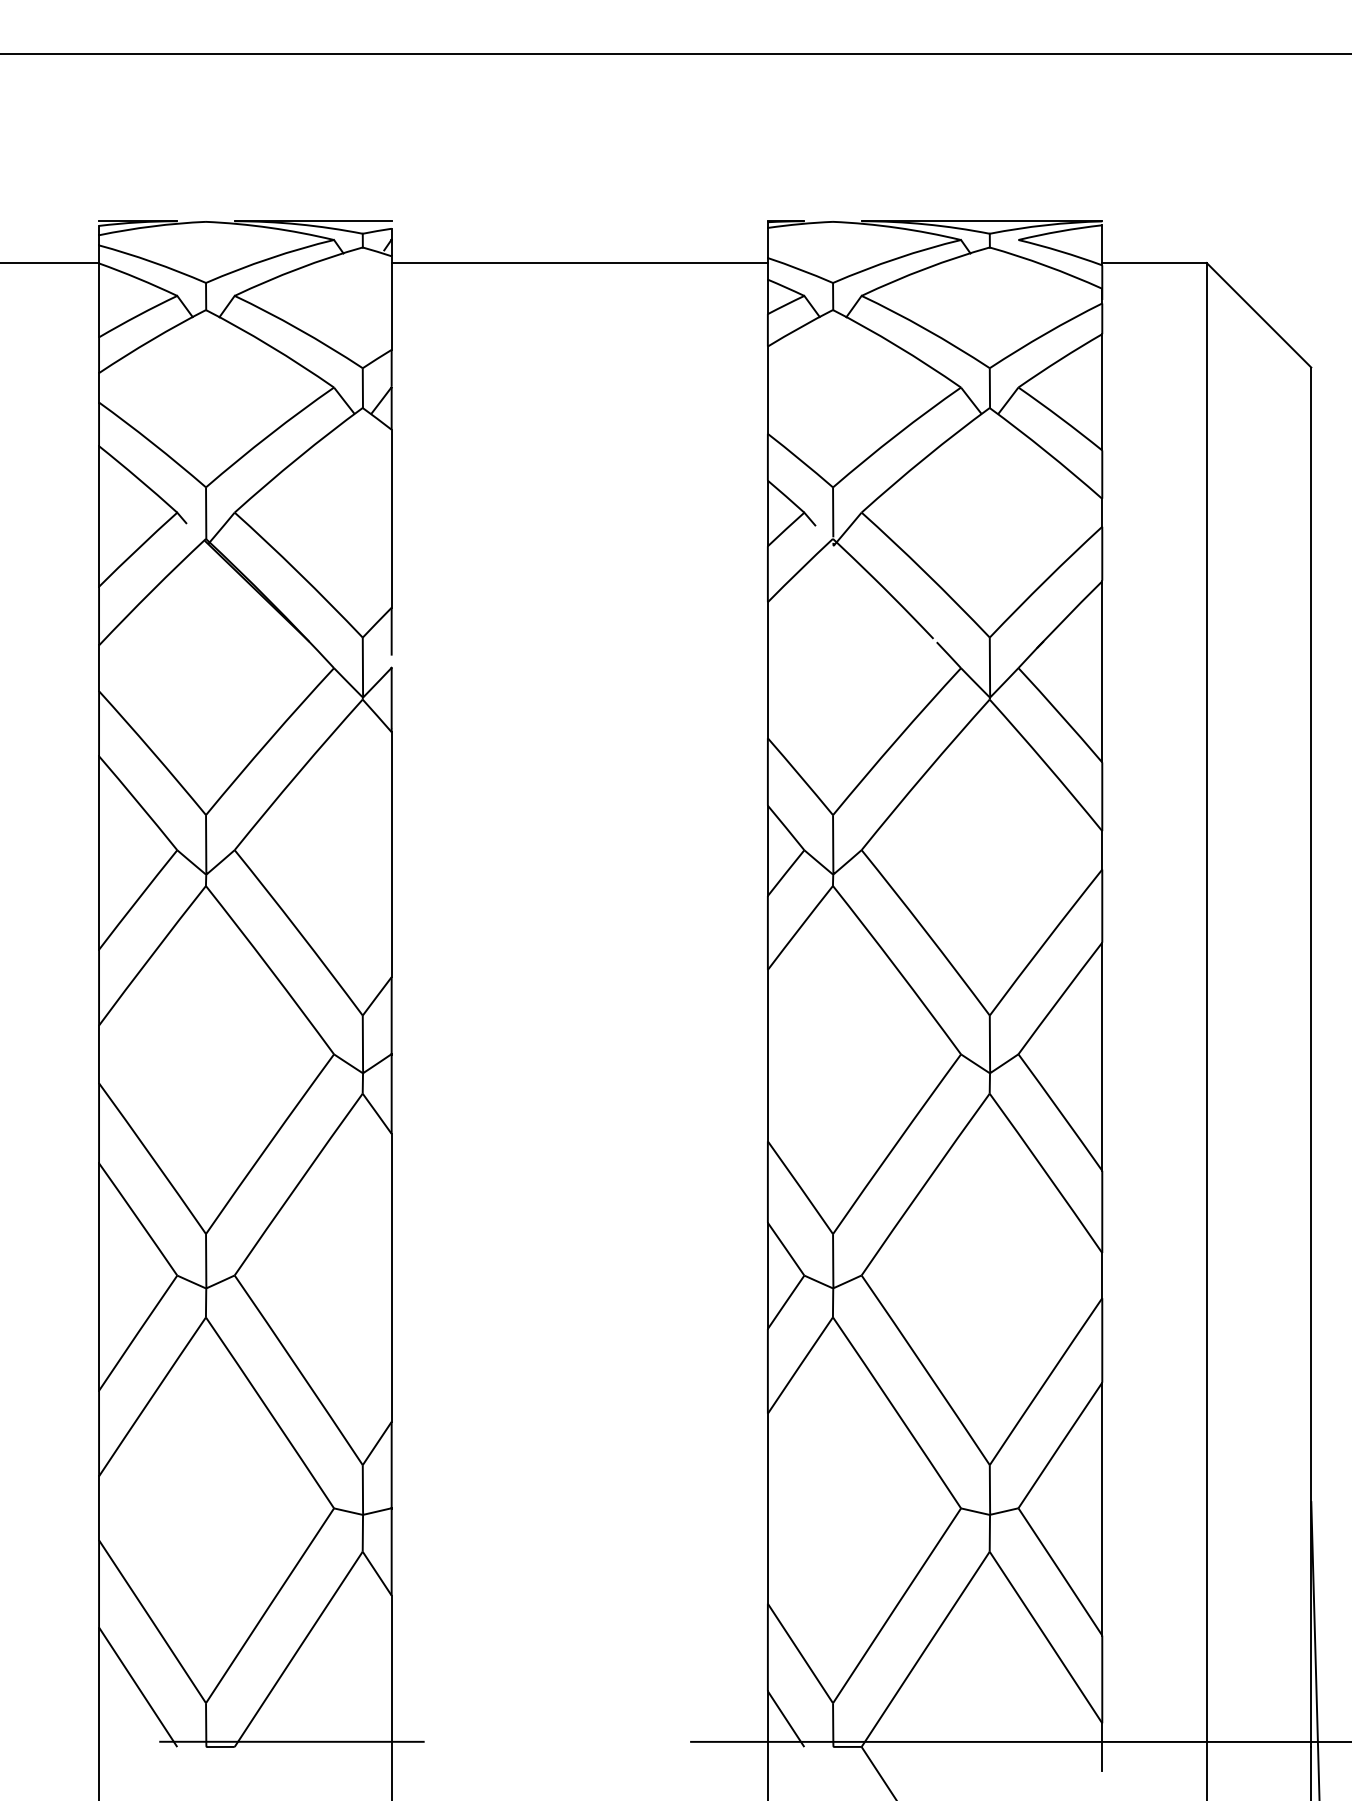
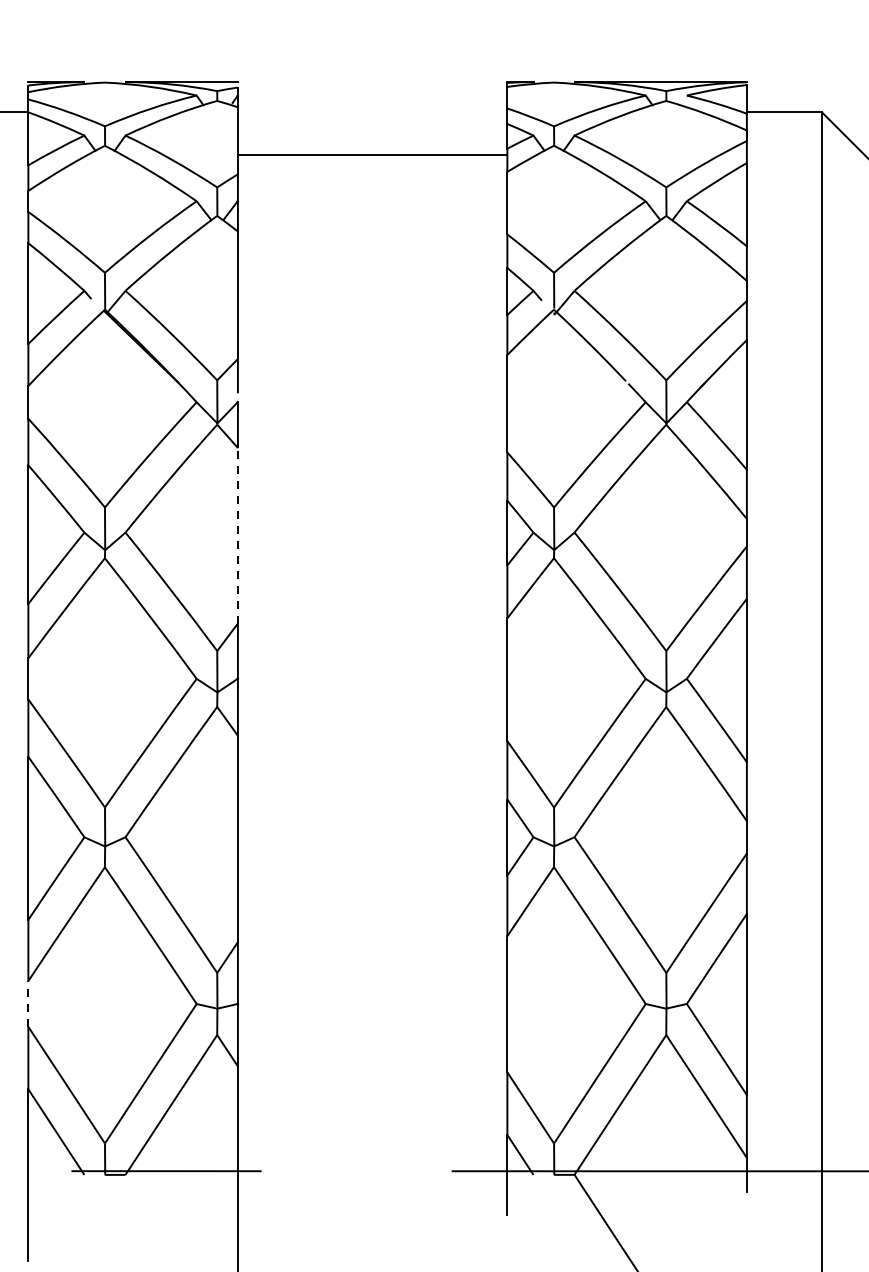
line: (579, 263) -> (372, 155), moved
line: (391, 854) -> (237, 535), solid -> dashed
line: (99, 1508) -> (28, 1004), solid -> dashed

